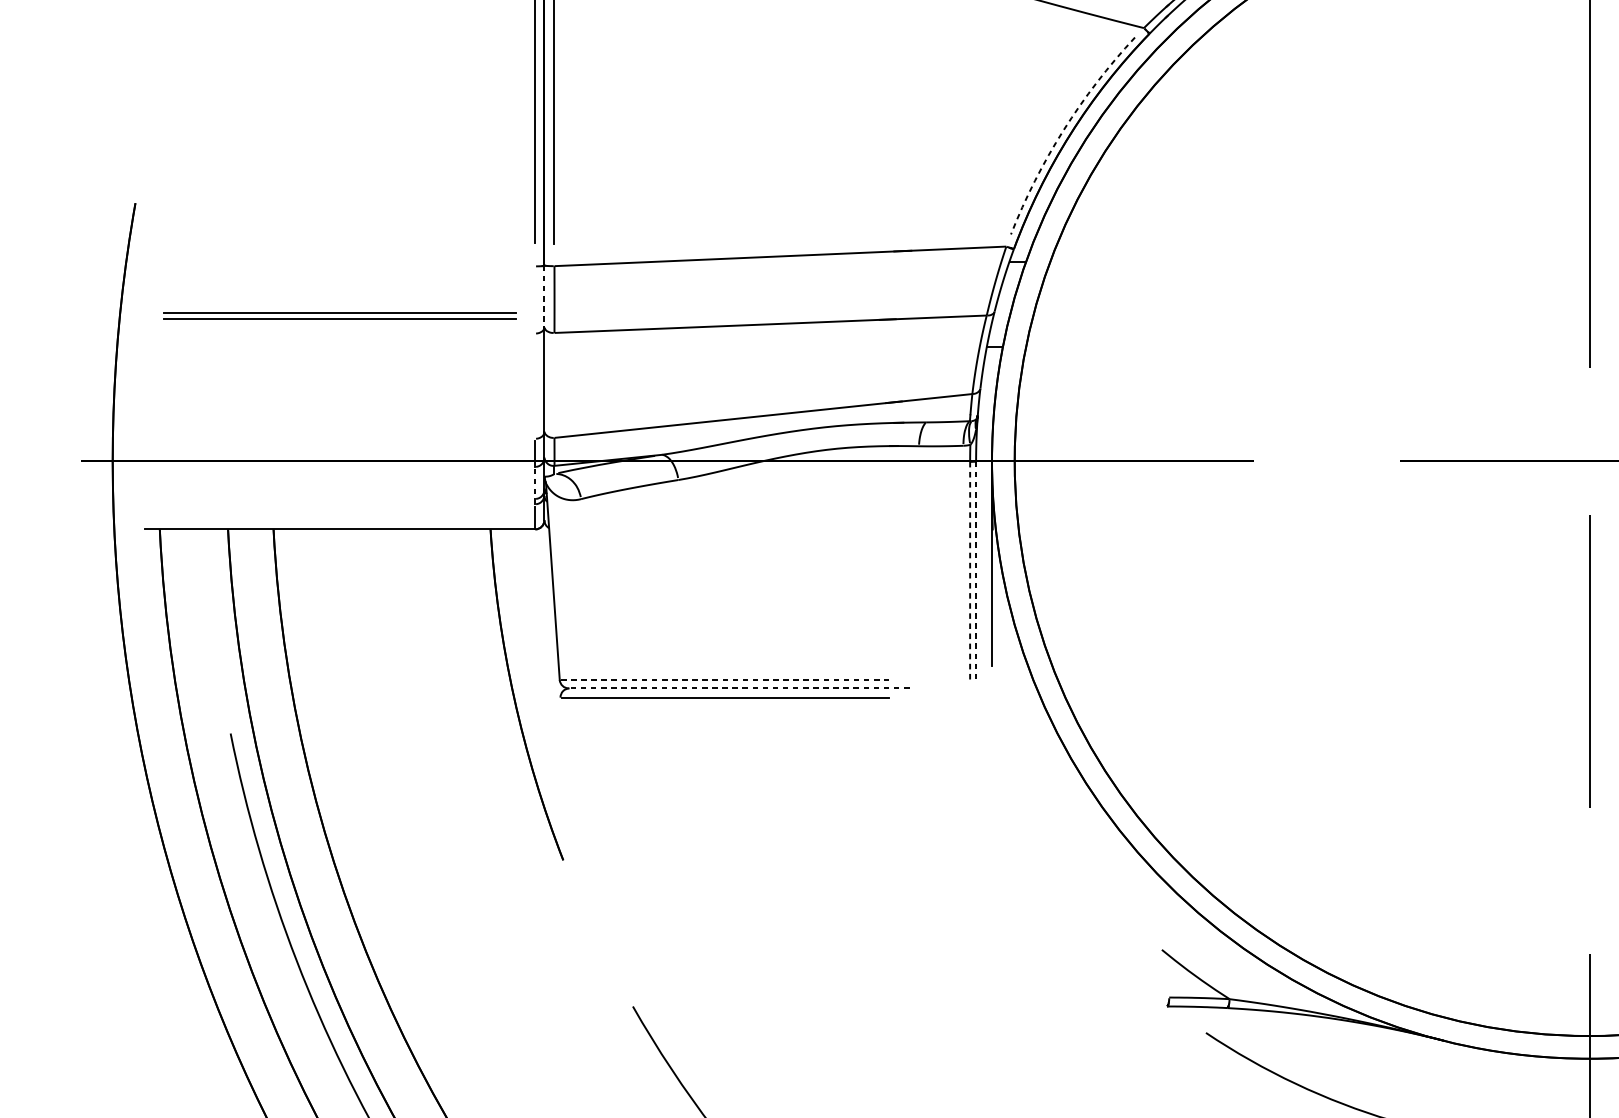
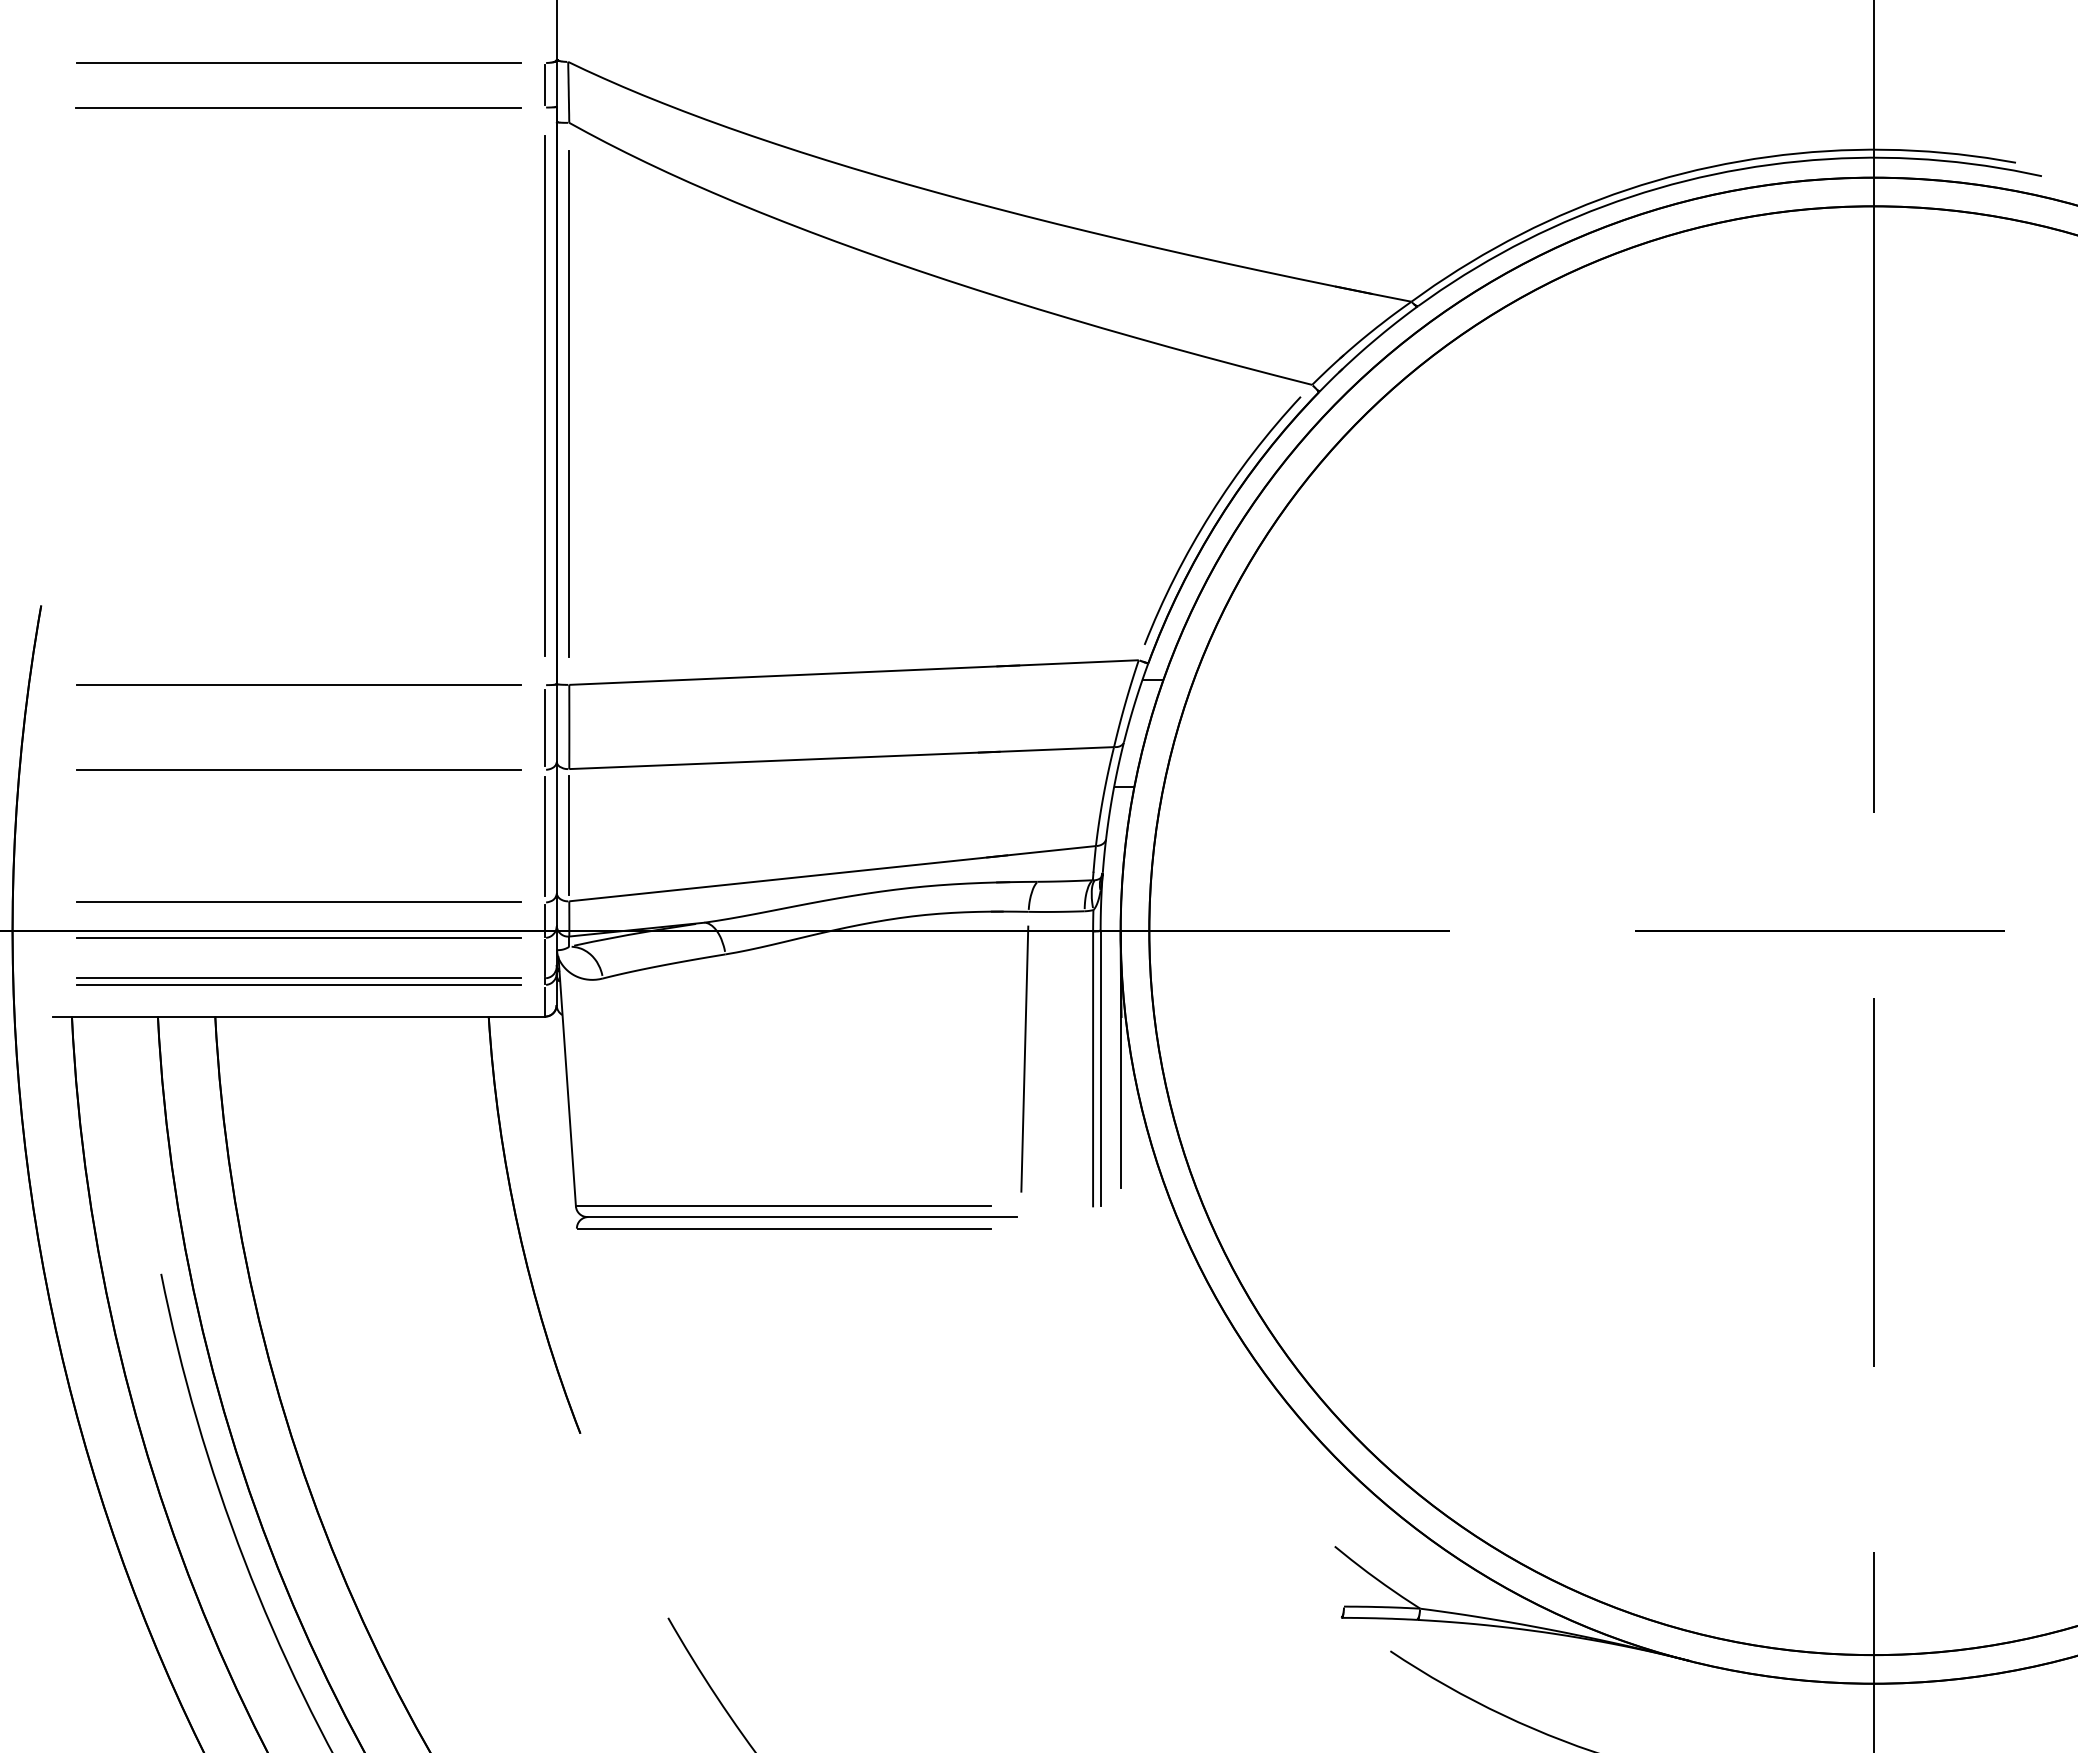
arc: (1064, 130) -> (1211, 513), dashed -> solid
line: (339, 266) -> (298, 685), added
line: (544, 296) -> (556, 723), dashed -> solid
line: (535, 299) -> (545, 727), added
part: (339, 315) -> (298, 981), moved
line: (339, 333) -> (298, 769), added
line: (554, 385) -> (569, 835), added
line: (535, 386) -> (545, 836), added
line: (339, 438) -> (298, 902), added
line: (339, 466) -> (298, 937), added
line: (535, 483) -> (545, 958), dashed -> solid
line: (915, 562) -> (1024, 1058), added
line: (975, 569) -> (1100, 1067), dashed -> solid
line: (970, 571) -> (1093, 1069), dashed -> solid
line: (725, 680) -> (784, 1206), dashed -> solid
line: (739, 688) -> (802, 1217), dashed -> solid

